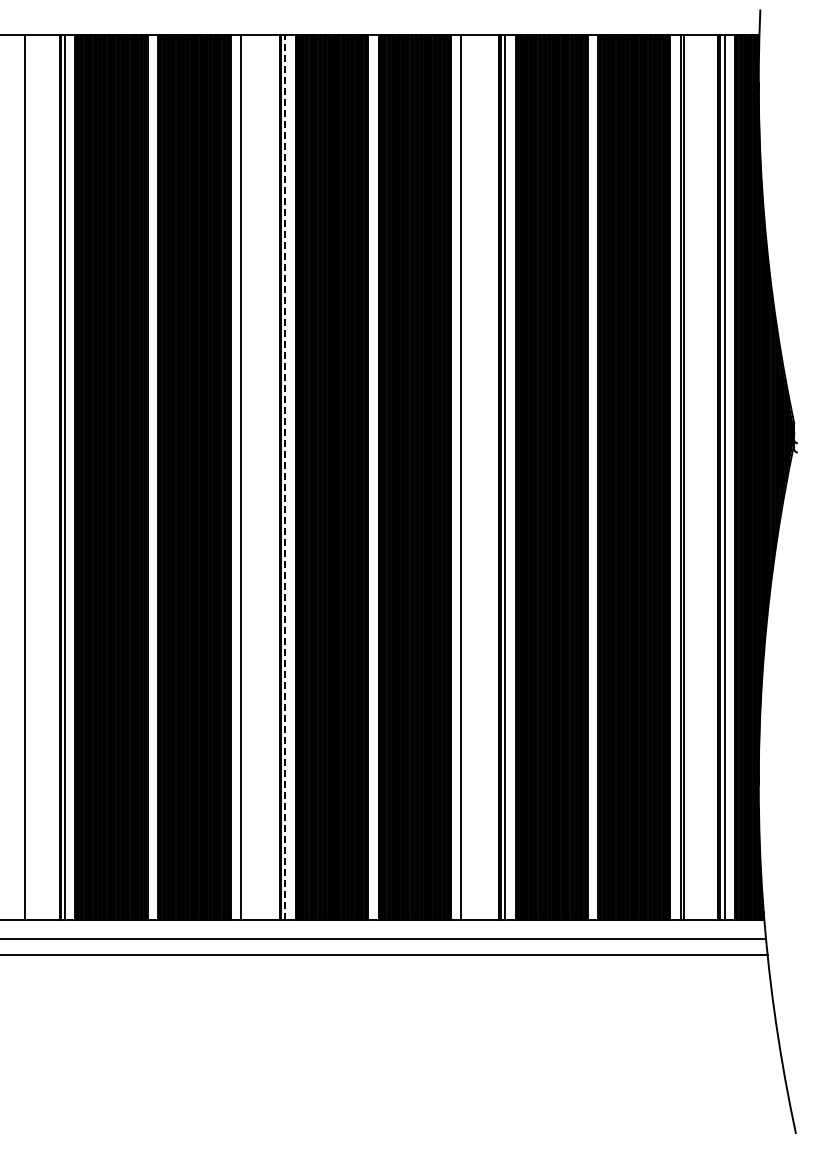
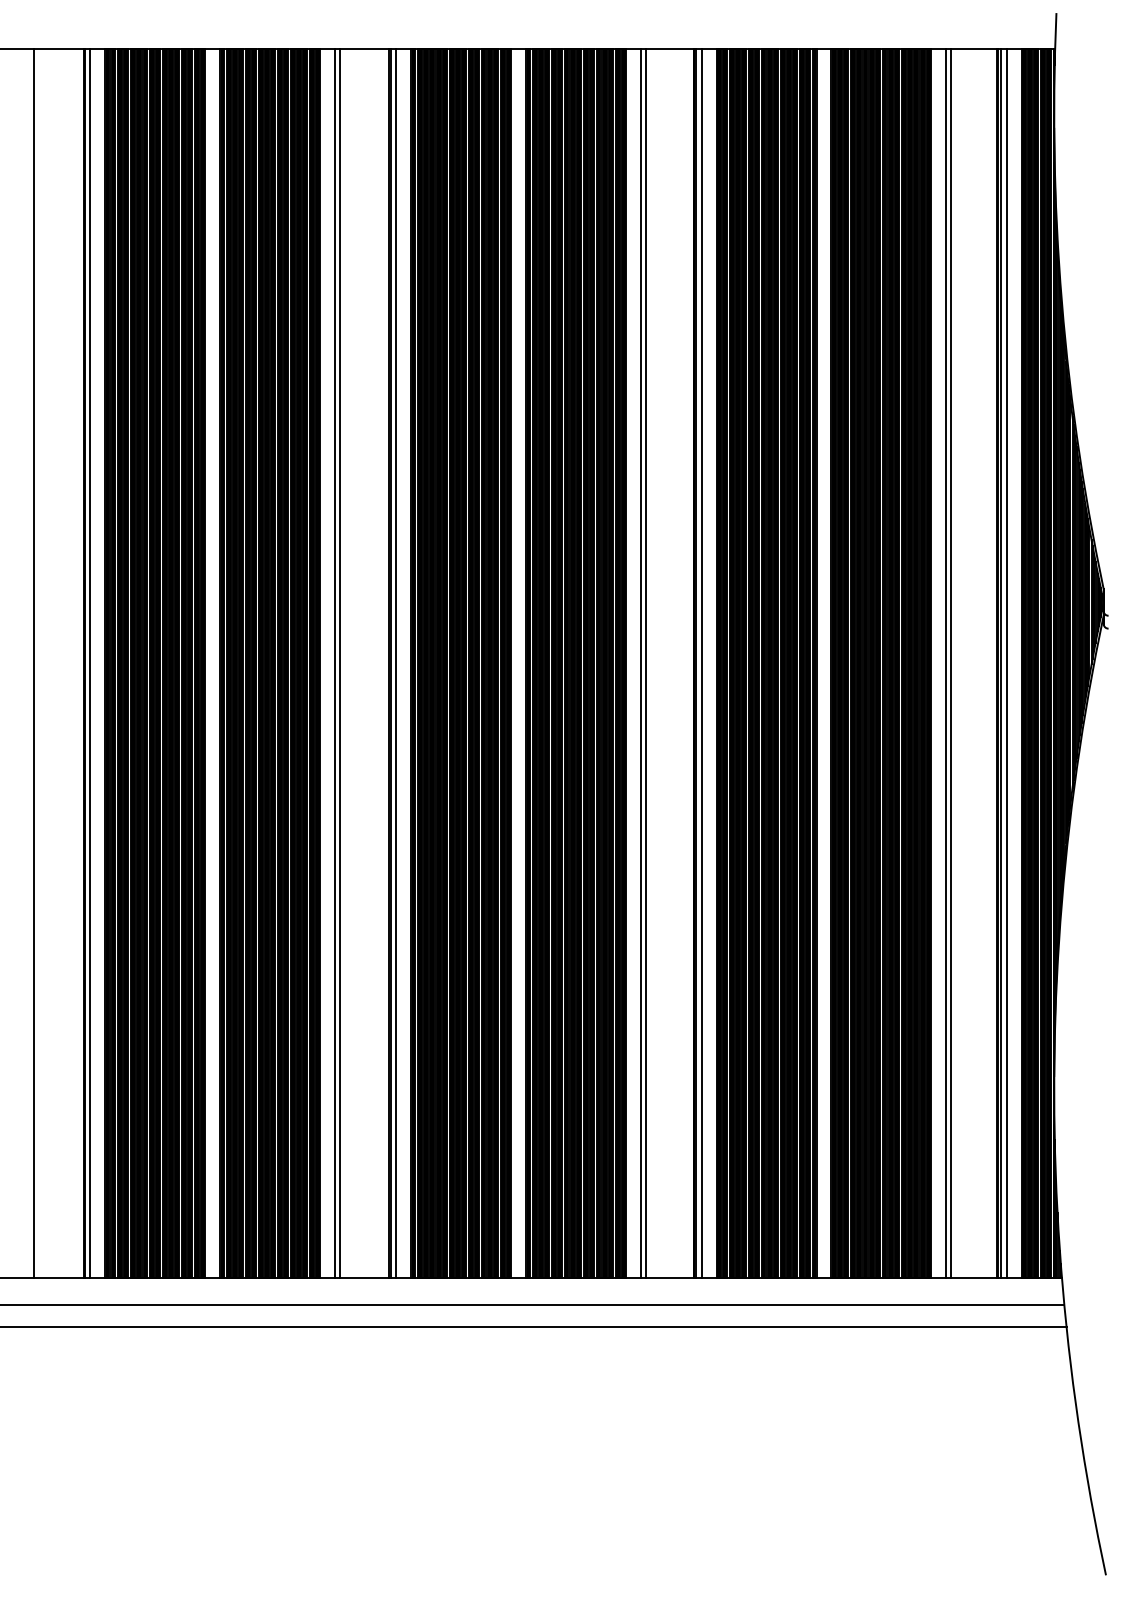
line: (285, 476) -> (396, 661), dashed -> solid
line: (244, 477) -> (339, 663), added
line: (465, 477) -> (646, 663), added

